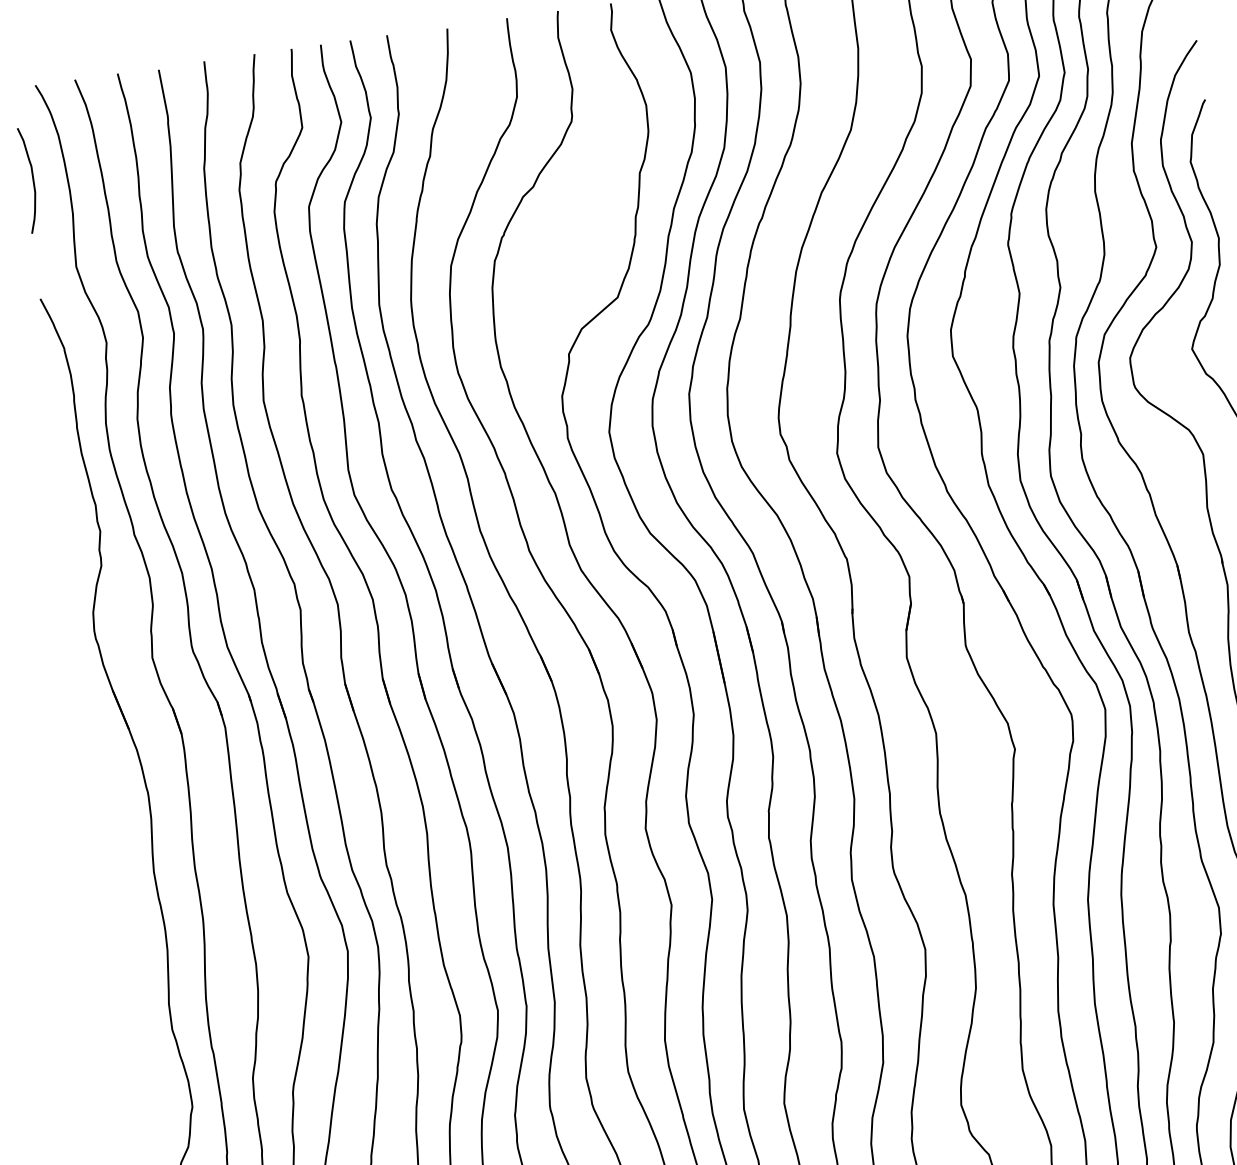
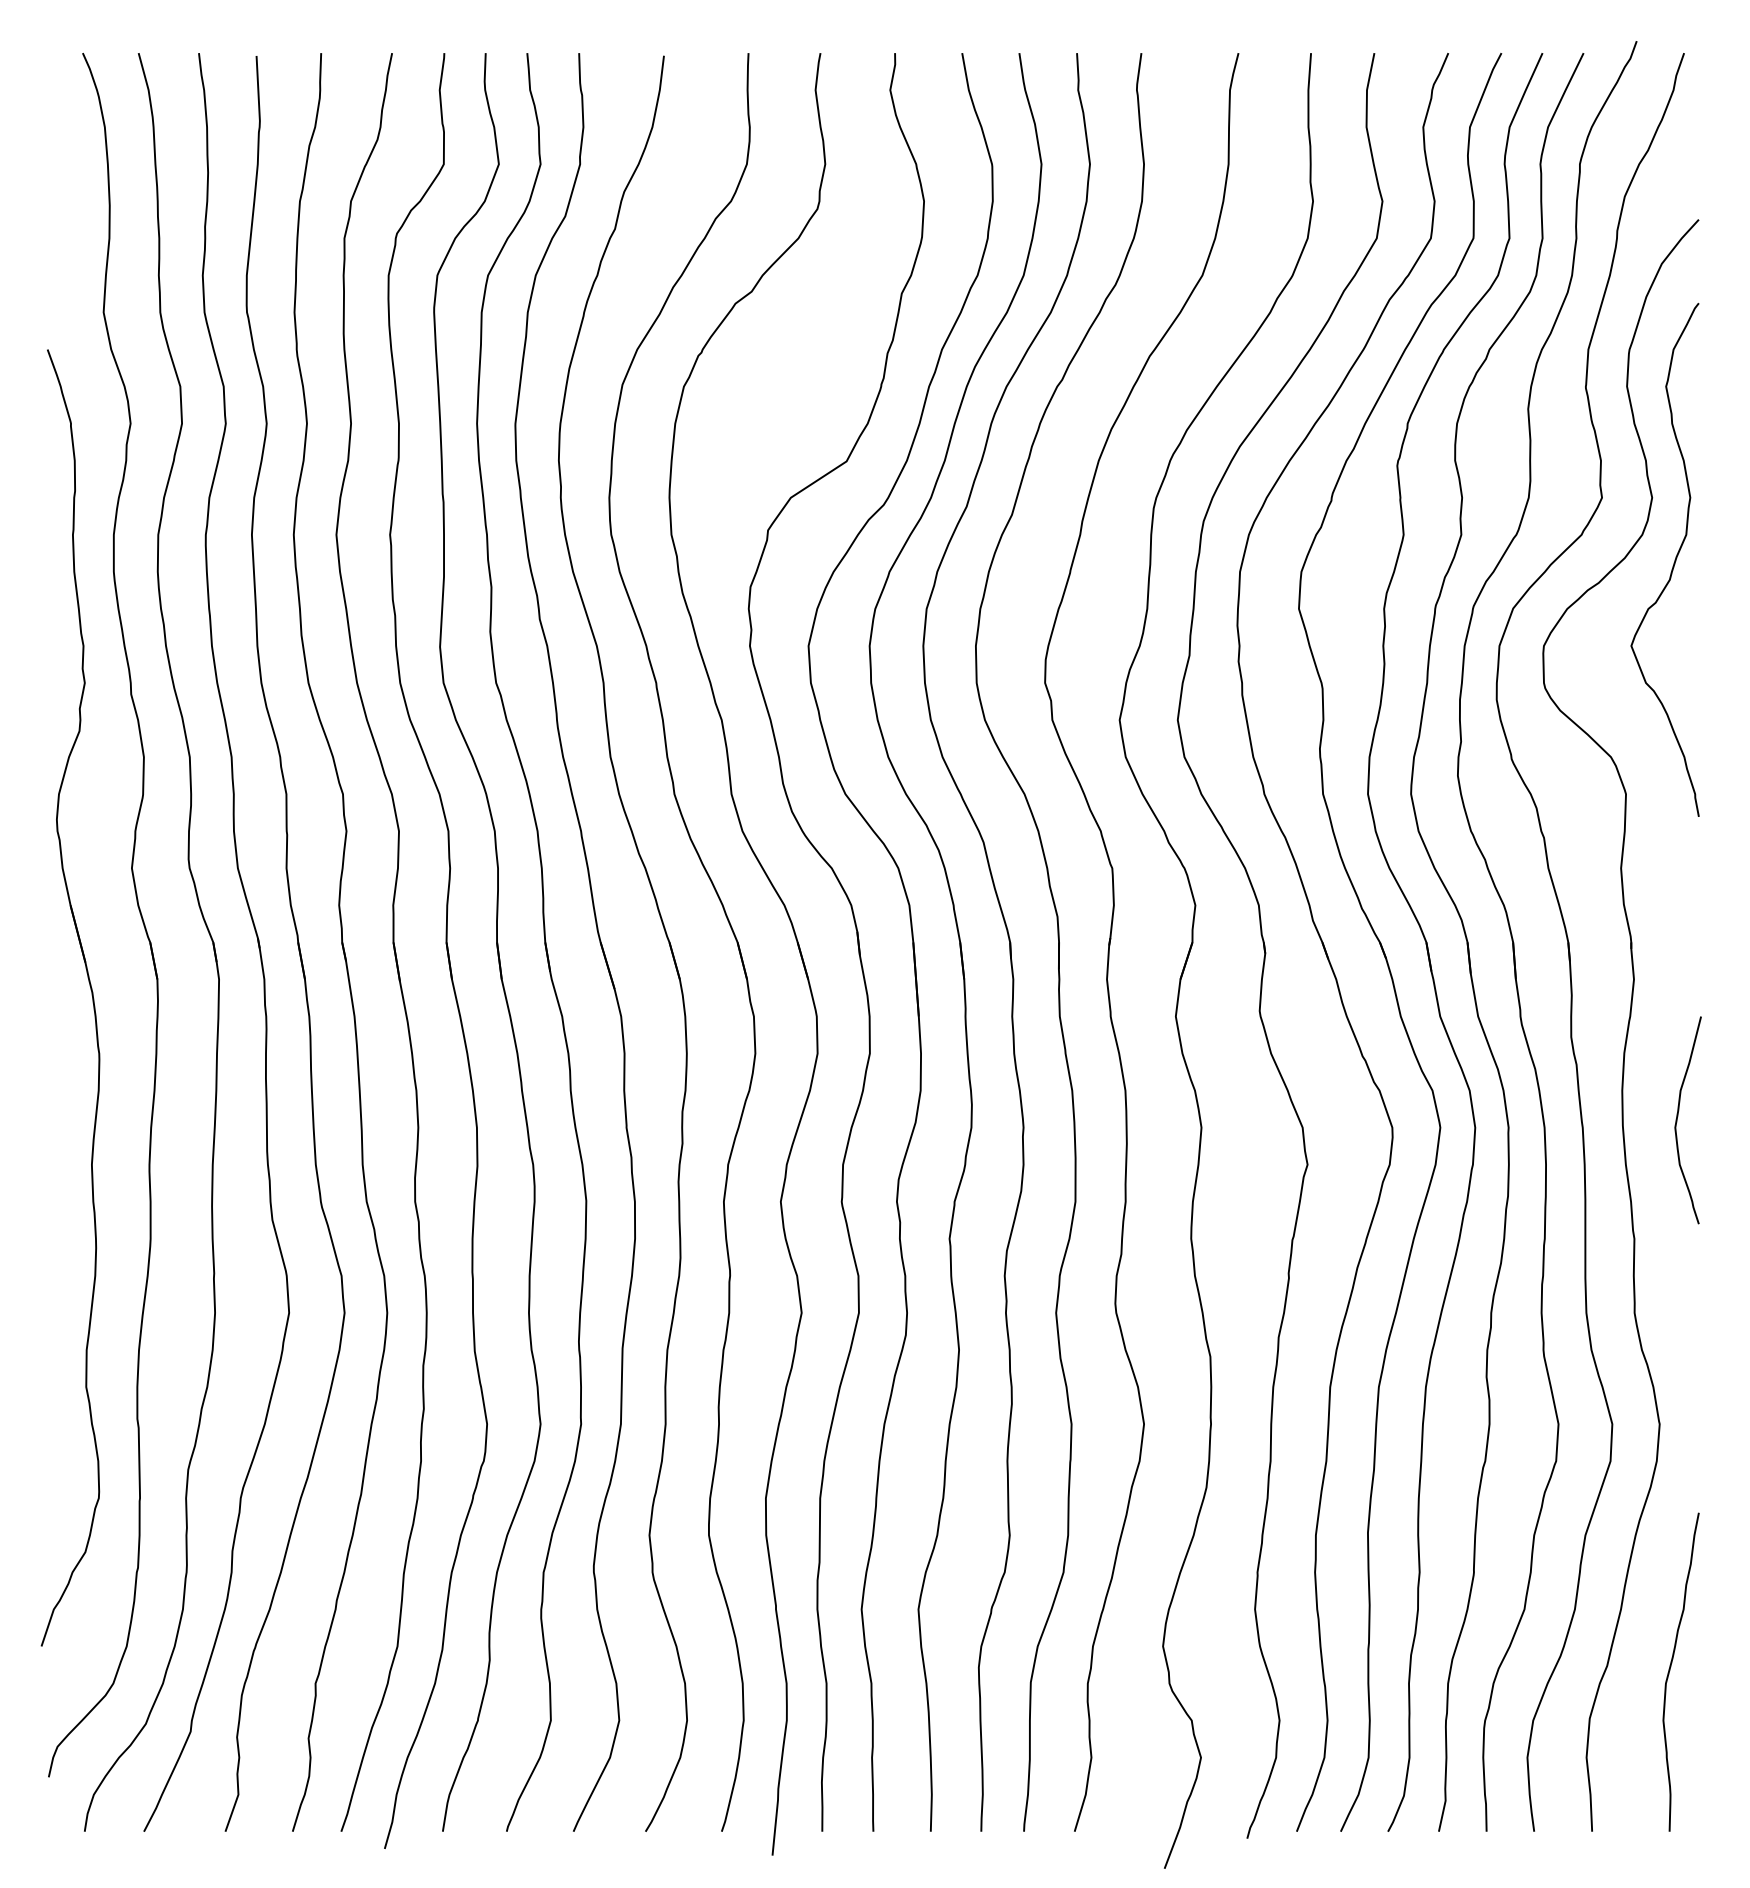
curve: (32, 179) -> (60, 182), removed

